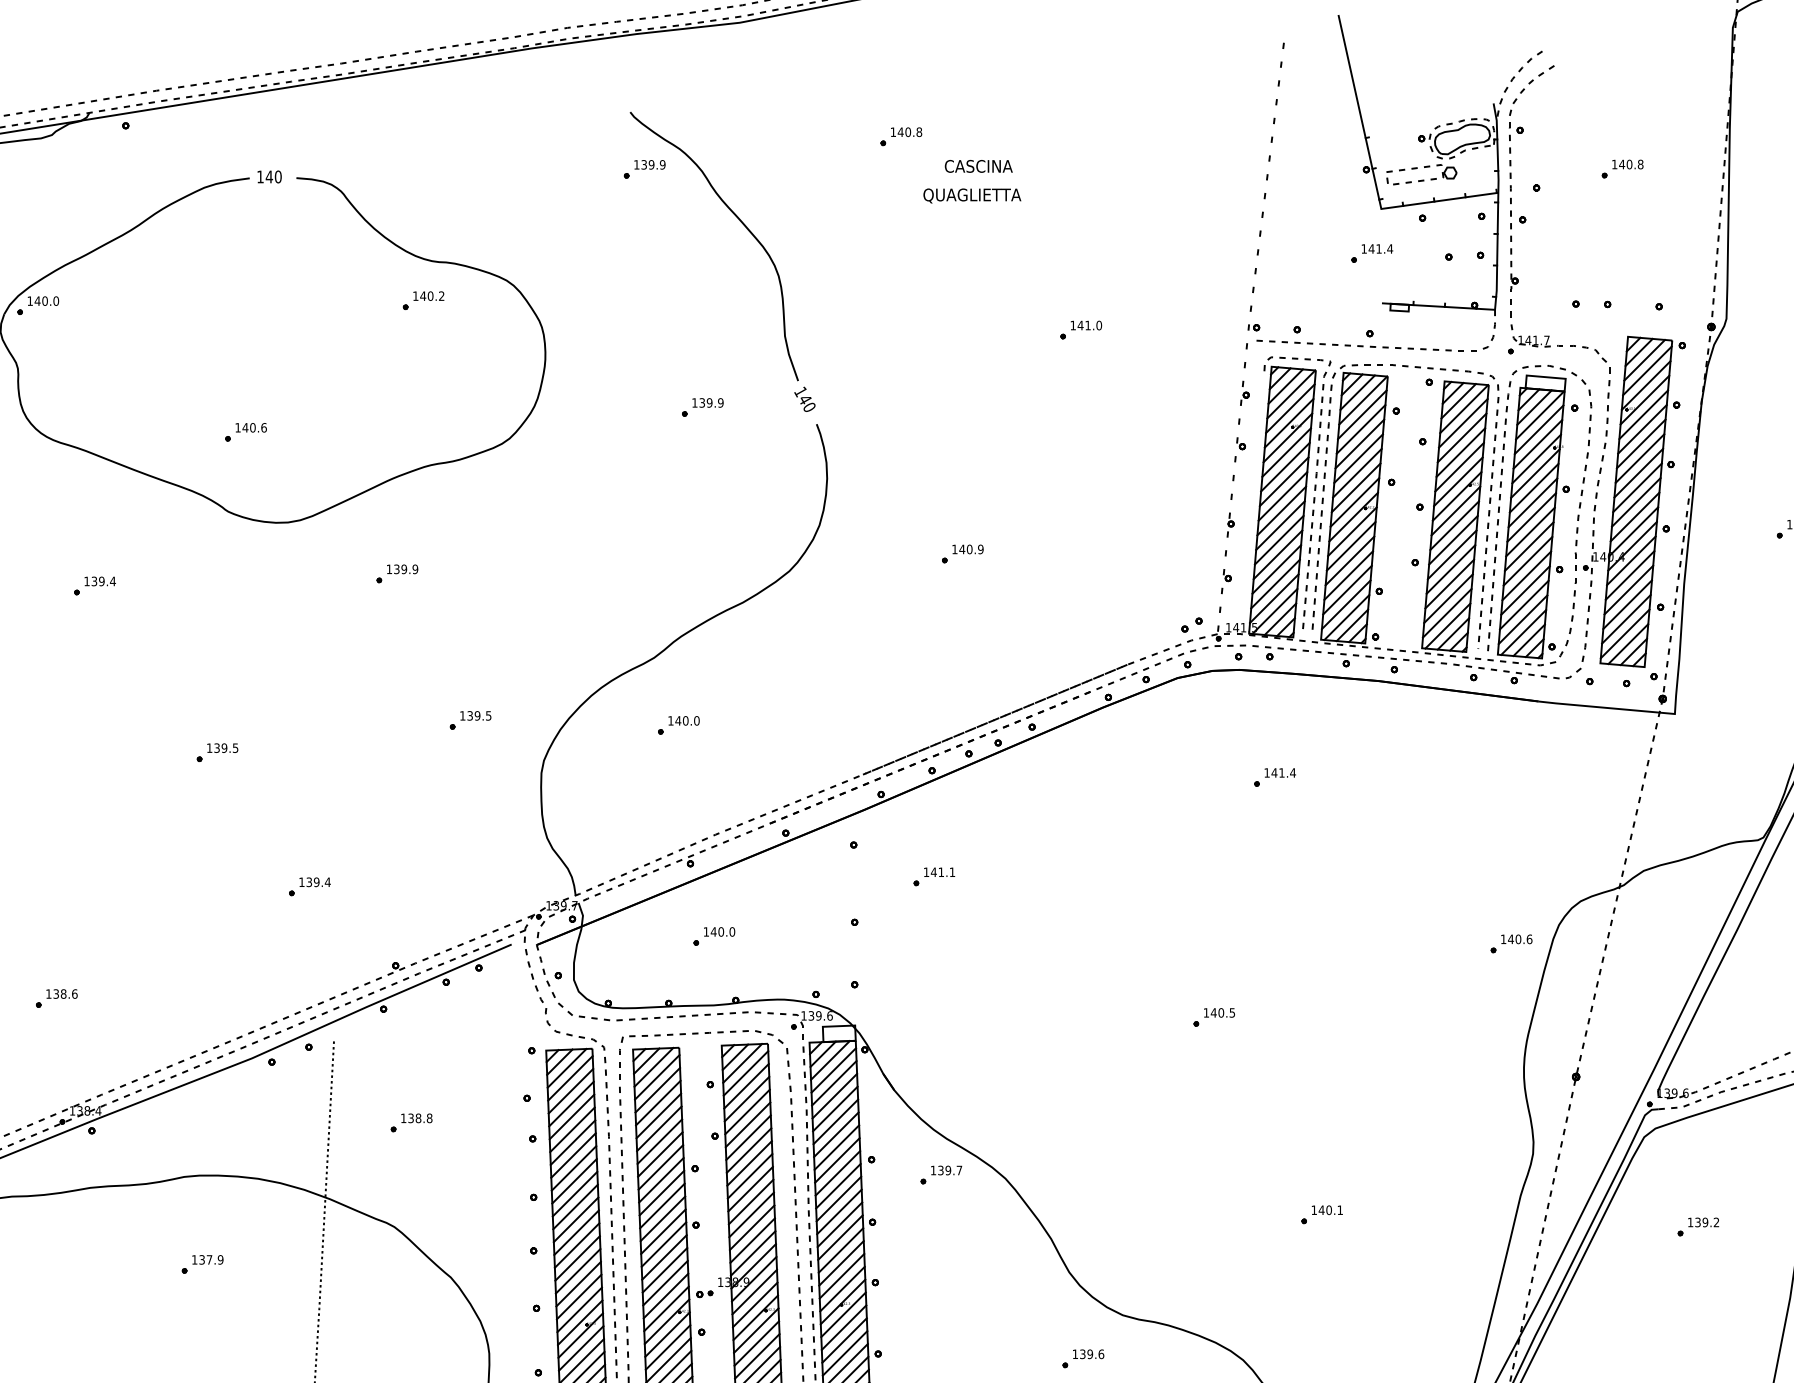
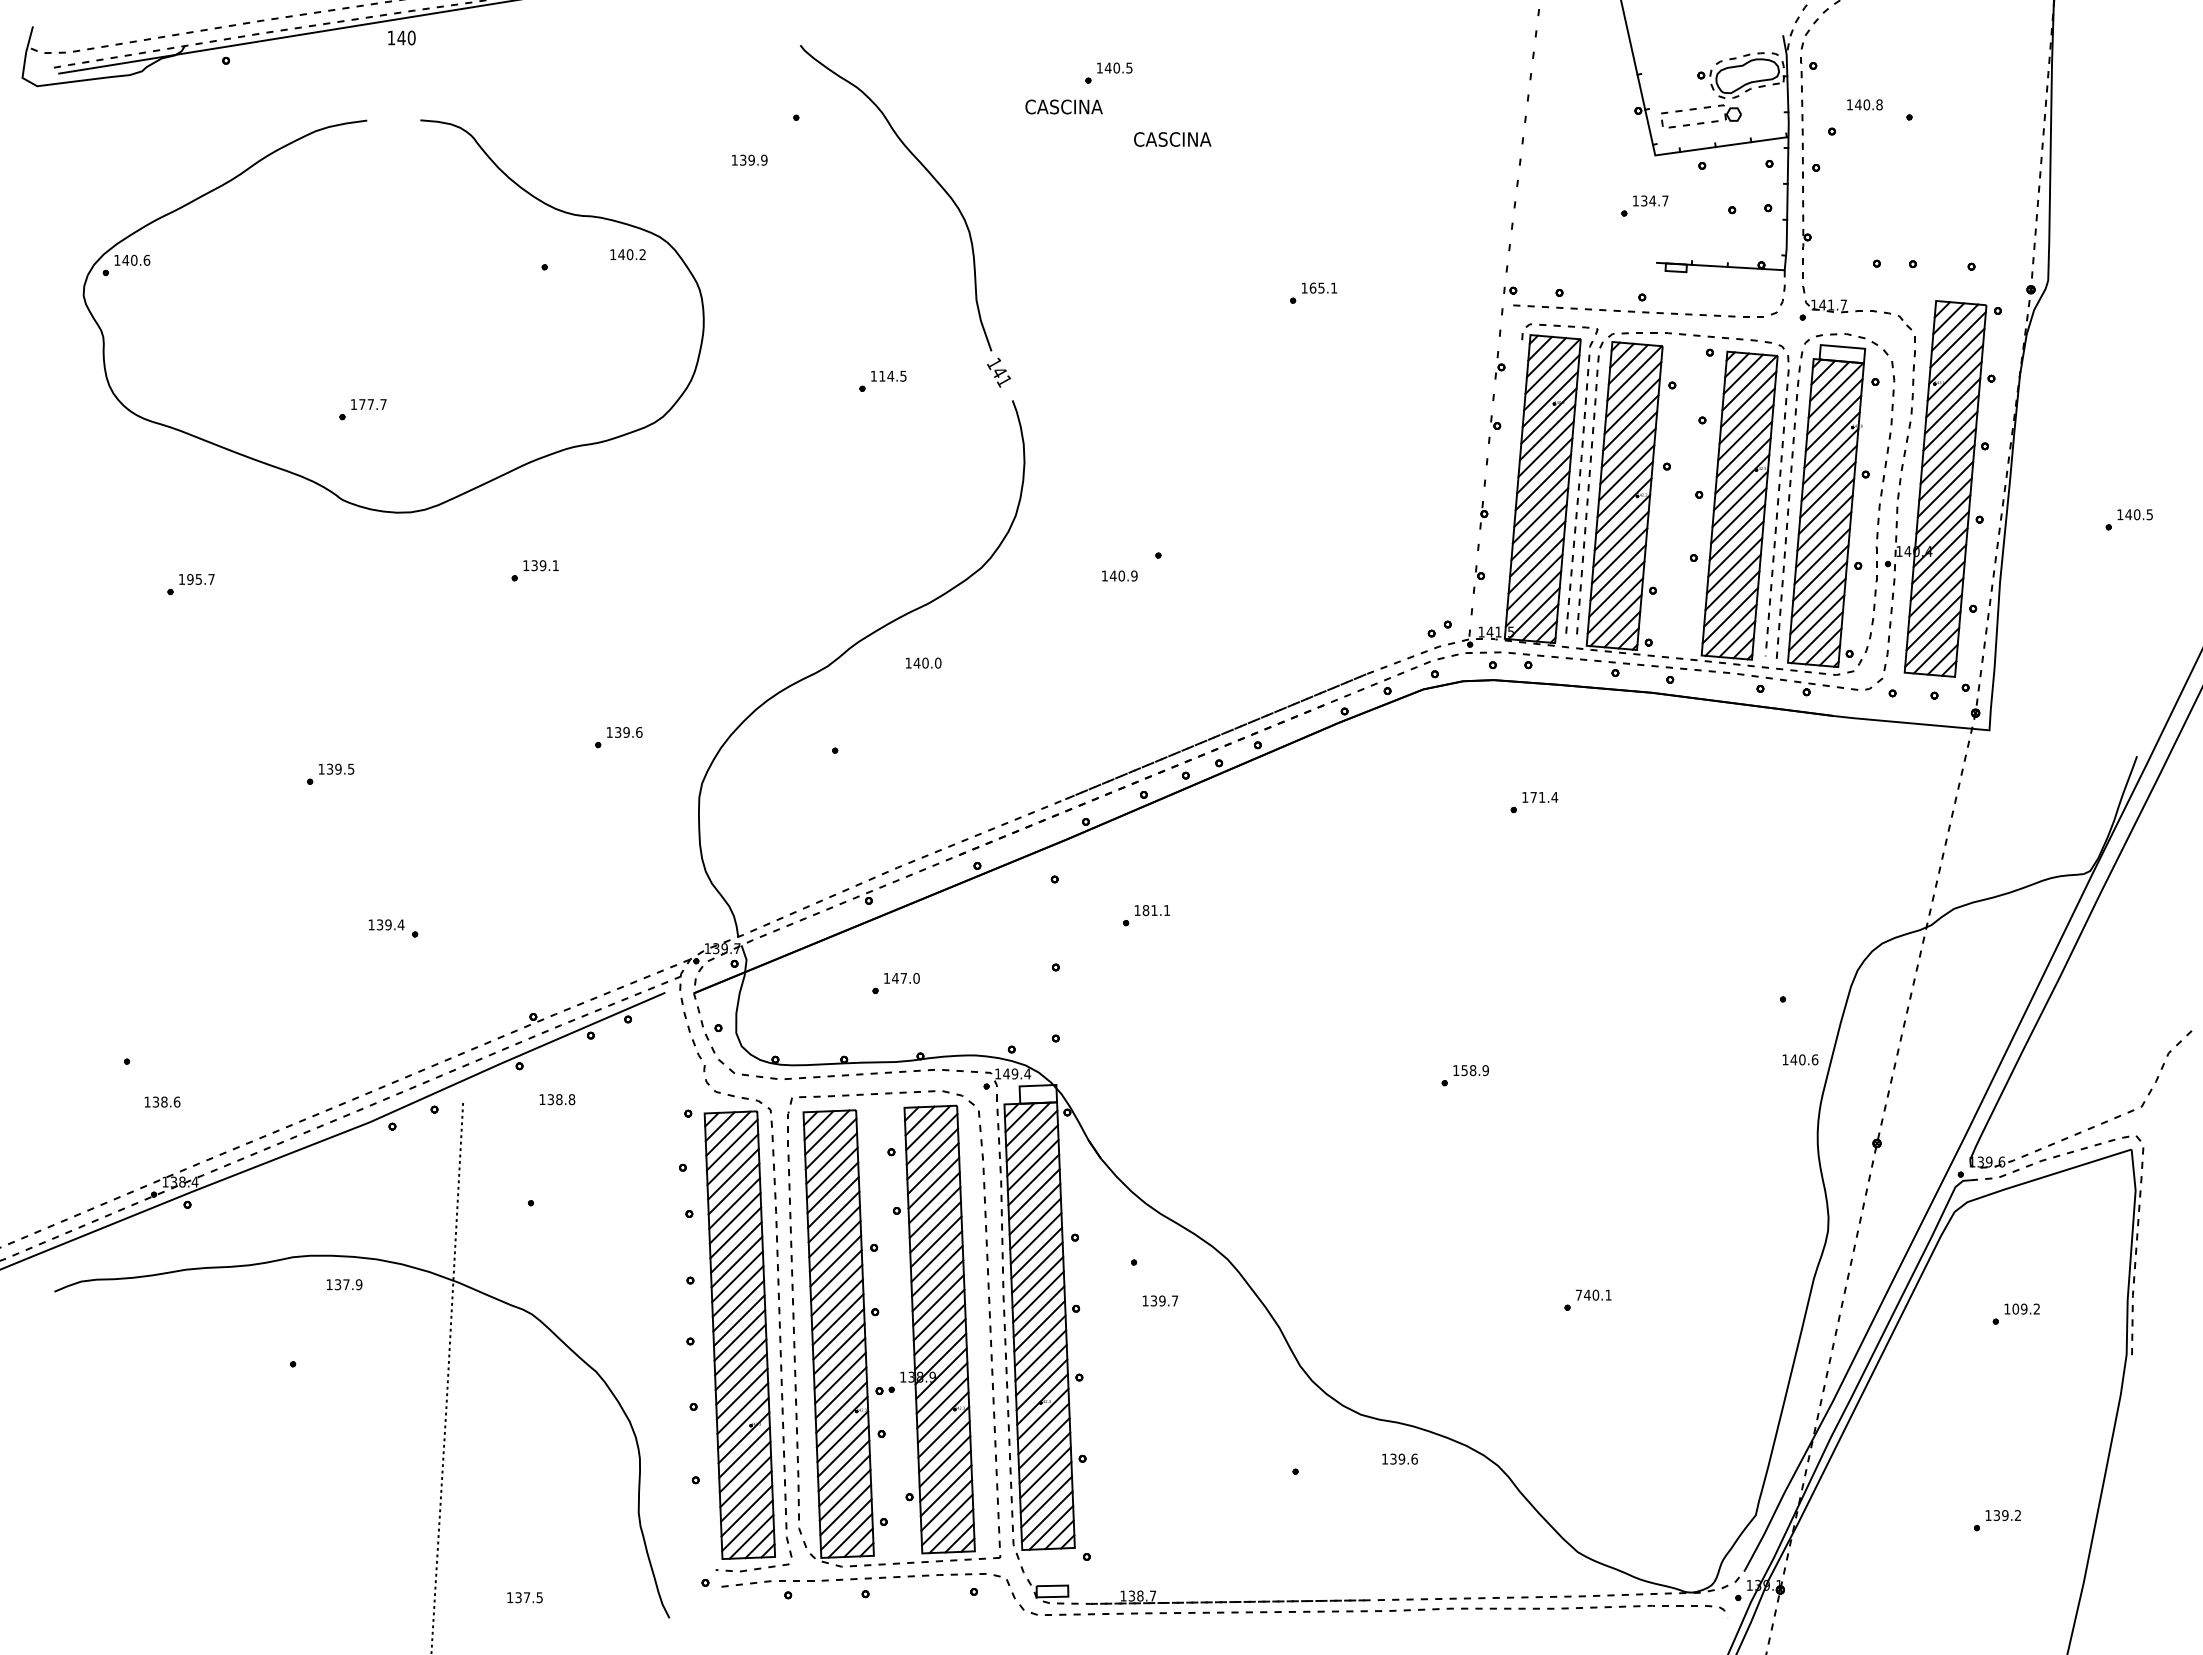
text: (919, 131) -> (1129, 67), 140.8 -> 140.5
text: (649, 164) -> (749, 159), moved
text: (1627, 164) -> (1864, 104), moved
text: (978, 165) -> (1063, 106), moved
text: (269, 176) -> (401, 37), moved
text: (975, 195) -> (1193, 140), QUAGLIETTA -> CASCINA
text: (1380, 248) -> (1654, 200), 141.4 -> 134.7
text: (428, 295) -> (627, 254), moved
text: (55, 300) -> (146, 259), 140.0 -> 140.6
text: (1089, 324) -> (1323, 287), 141.0 -> 165.1
text: (711, 402) -> (892, 375), 139.9 -> 114.5
text: (809, 407) -> (1004, 381), 140 -> 141
text: (254, 427) -> (372, 404), 140.6 -> 177.7
text: (967, 548) -> (1119, 575), moved
text: (415, 569) -> (555, 565), 139.9 -> 139.1
text: (103, 581) -> (200, 579), 139.4 -> 195.7
text: (488, 715) -> (639, 732), 139.5 -> 139.6
text: (683, 720) -> (923, 662), moved
text: (1274, 773) -> (1533, 797), 141.4 -> 171.4
text: (933, 872) -> (1145, 910), 141.1 -> 181.1
text: (315, 881) -> (386, 924), moved
text: (720, 932) -> (903, 978), 140.0 -> 147.0
text: (1516, 939) -> (1800, 1059), moved
text: (61, 993) -> (162, 1101), moved
text: (1223, 1012) -> (1475, 1070), 140.5 -> 158.9
text: (821, 1015) -> (1017, 1073), 139.6 -> 149.4
text: (416, 1118) -> (557, 1099), moved
text: (946, 1170) -> (1160, 1300), moved
text: (1313, 1209) -> (1578, 1294), 140.1 -> 740.1
text: (1697, 1221) -> (2015, 1308), 139.2 -> 109.2
text: (207, 1259) -> (344, 1284), moved
text: (1088, 1353) -> (1399, 1458), moved

